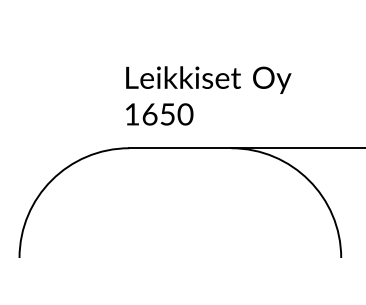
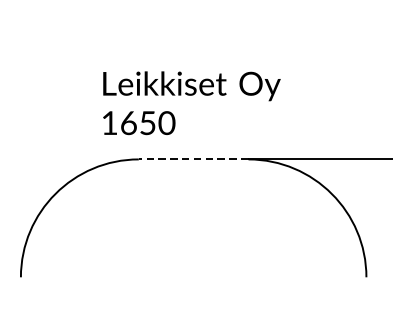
text: (208, 95) -> (191, 102), moved
line: (179, 148) -> (192, 159), solid -> dashed

